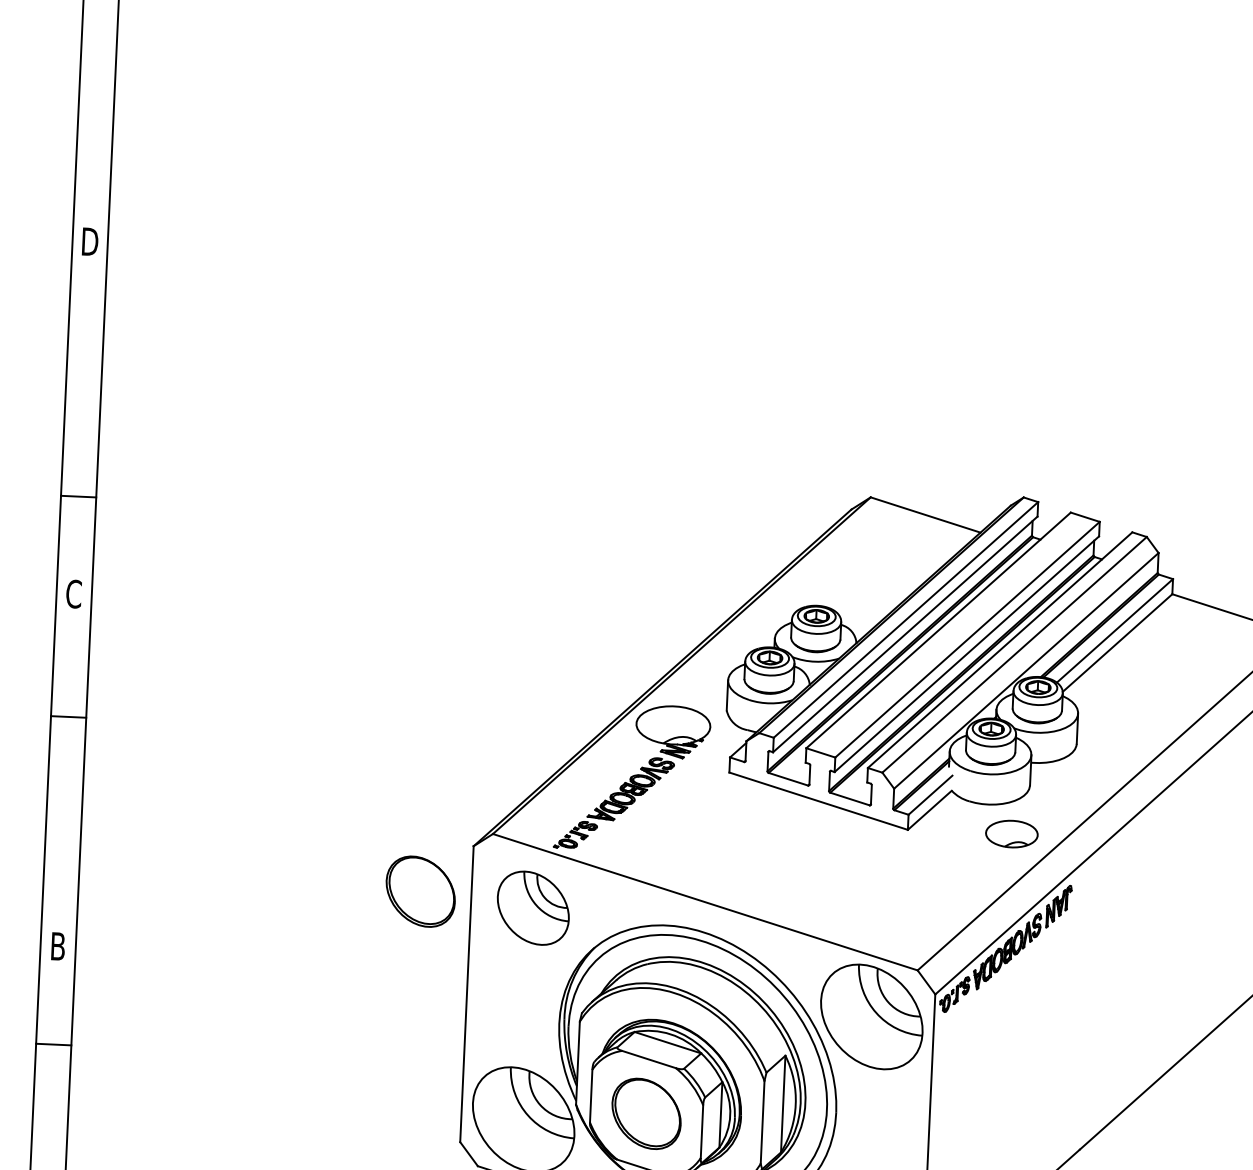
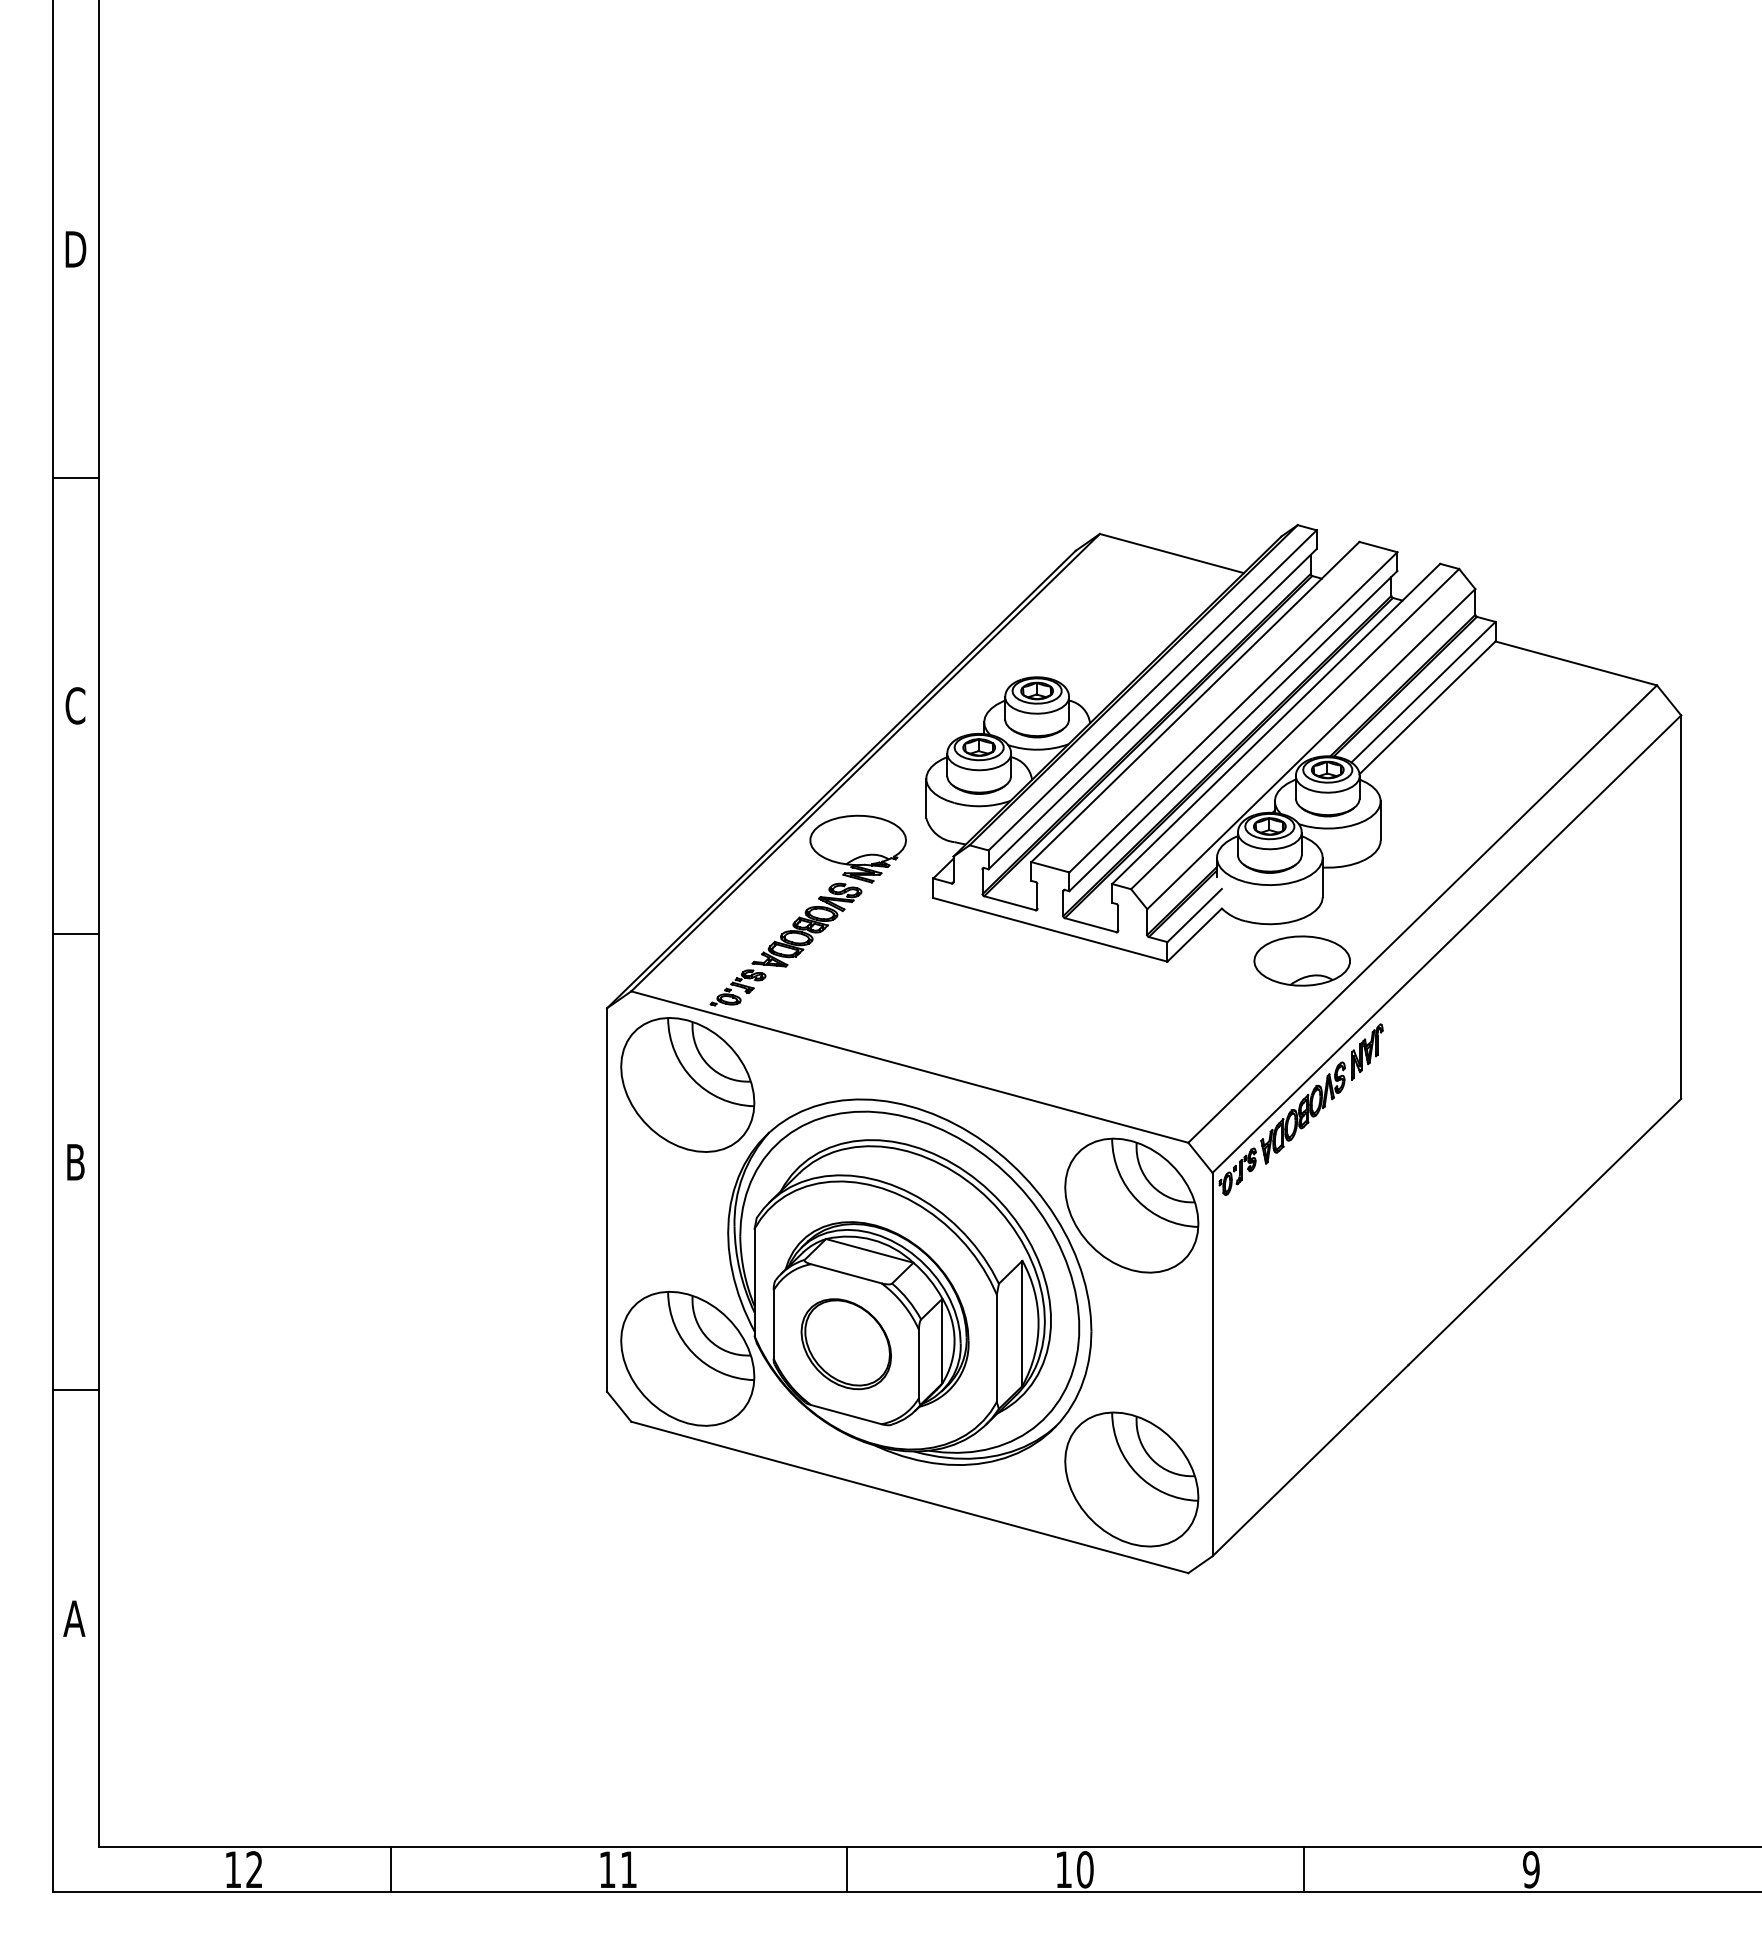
line: (78, 496) -> (75, 477), moved
line: (68, 716) -> (75, 933), moved
part: (1011, 833) -> (1301, 960), size x1.43
part: (420, 891) -> (540, 1070), removed
part: (533, 907) -> (687, 1084), size x1.43
line: (53, 1044) -> (75, 1390), moved

